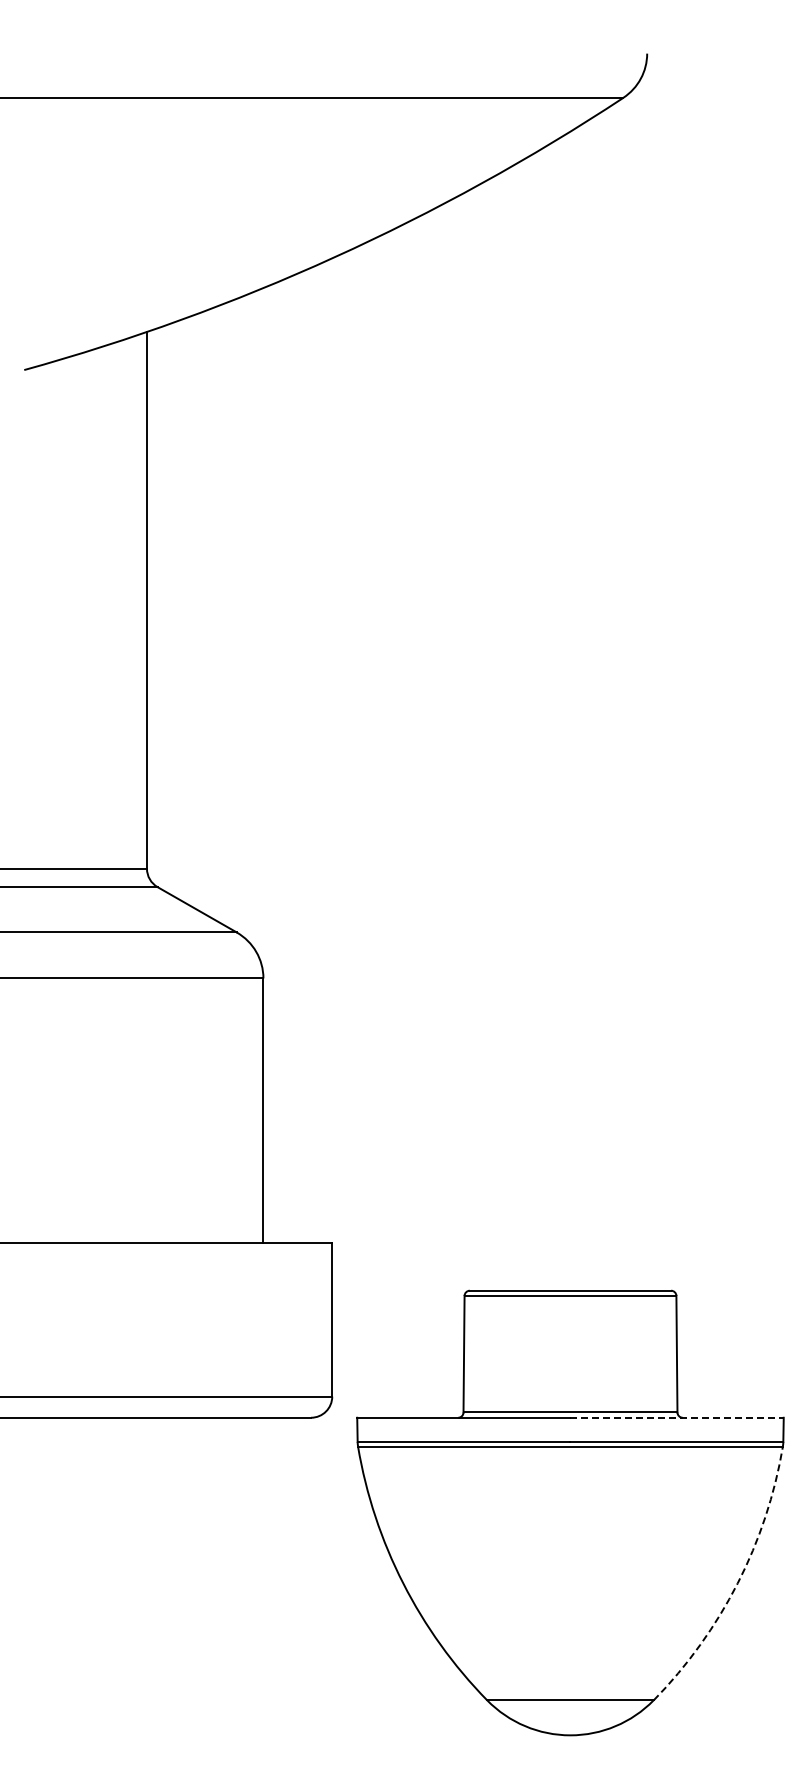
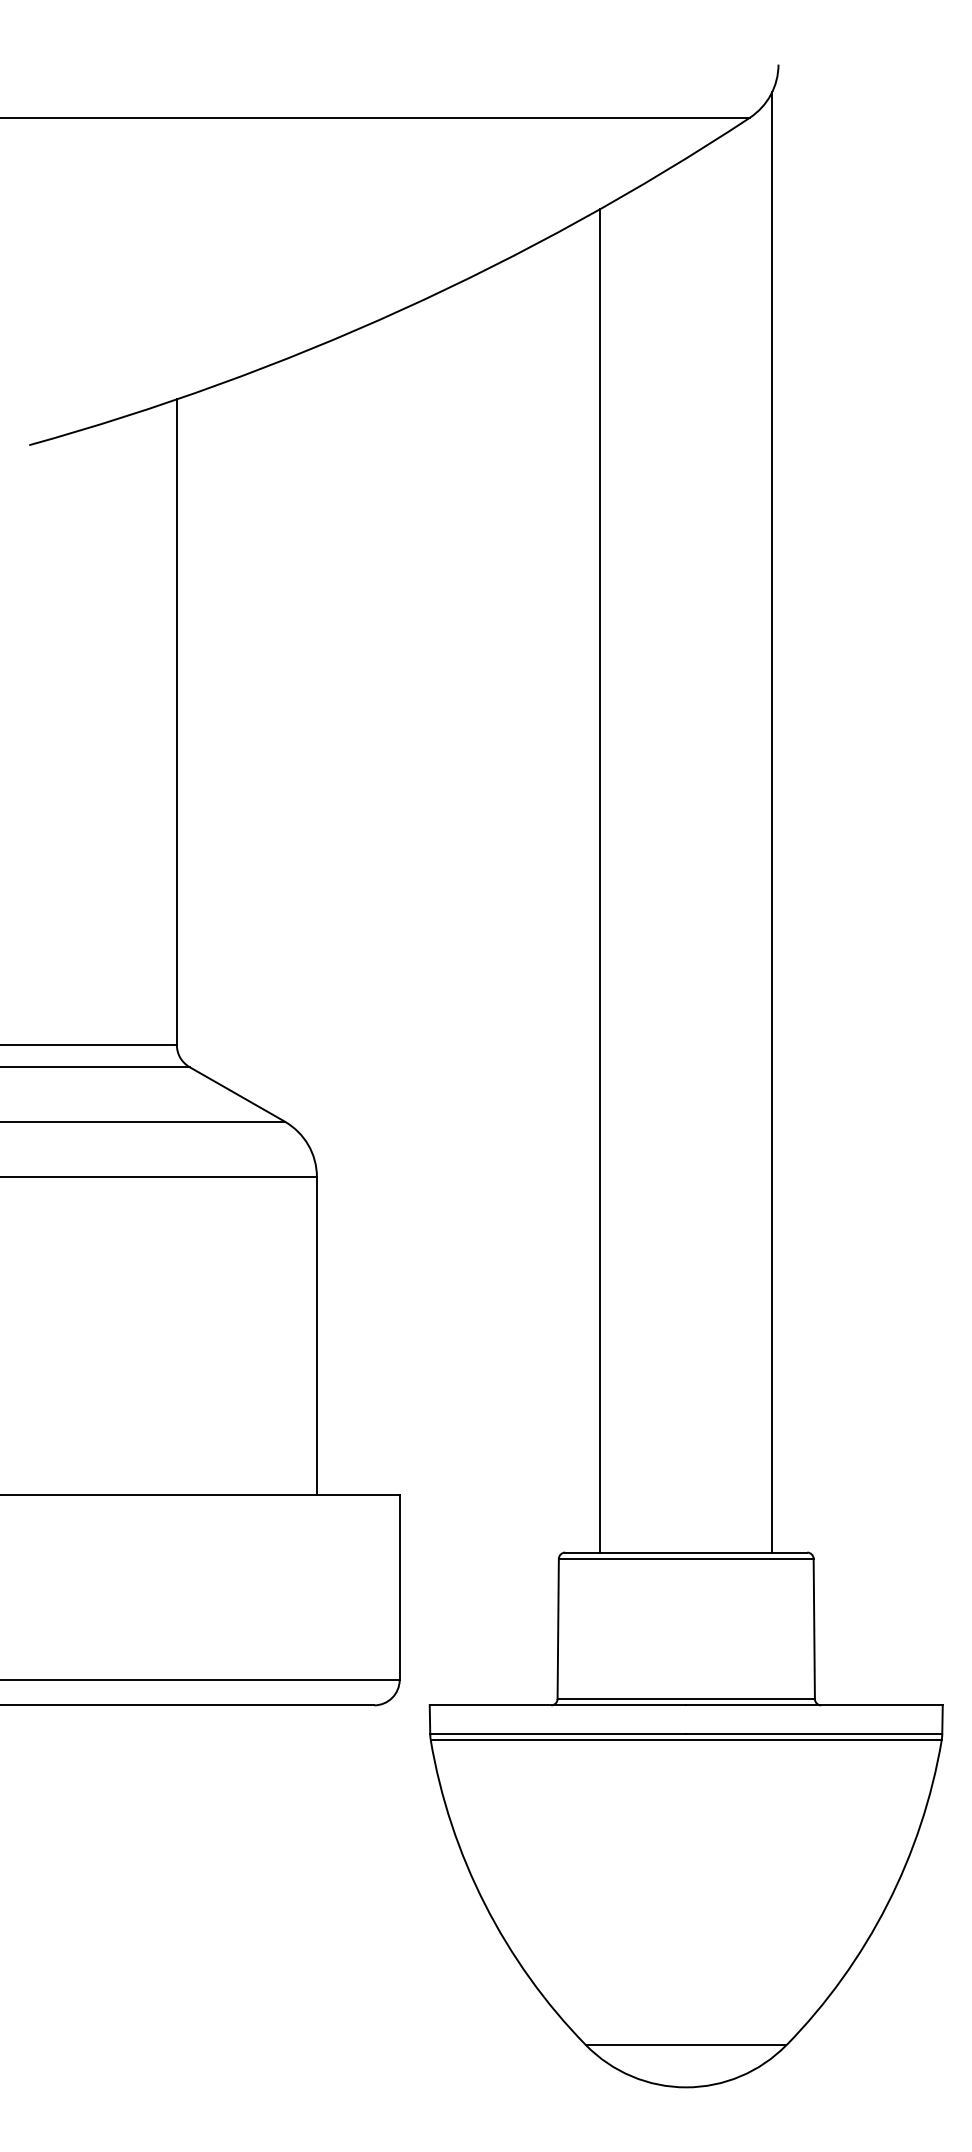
line: (641, 683) -> (771, 822), added
line: (498, 731) -> (599, 879), added
line: (677, 1417) -> (814, 1705), dashed -> solid
arc: (737, 1583) -> (887, 1904), dashed -> solid

